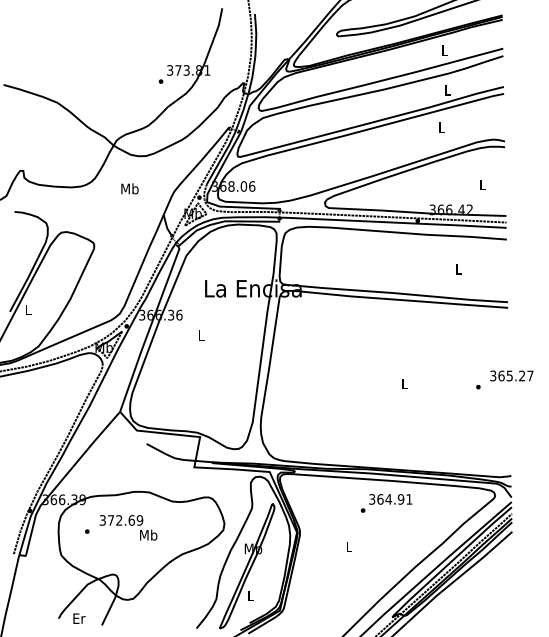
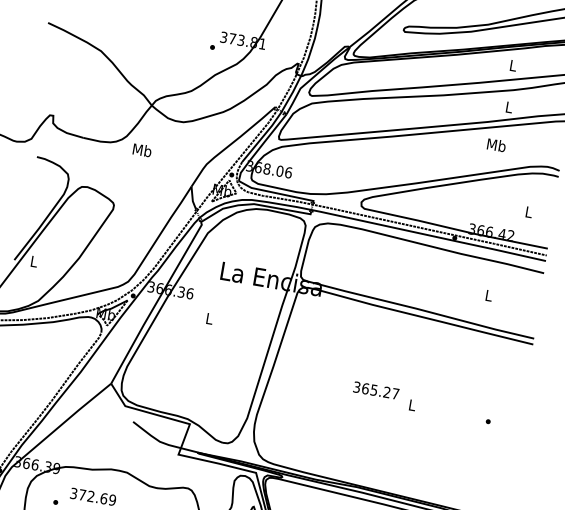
text: (441, 127) -> (496, 145), L -> Mb
text: (129, 188) -> (141, 149), moved
text: (511, 375) -> (376, 390), moved

